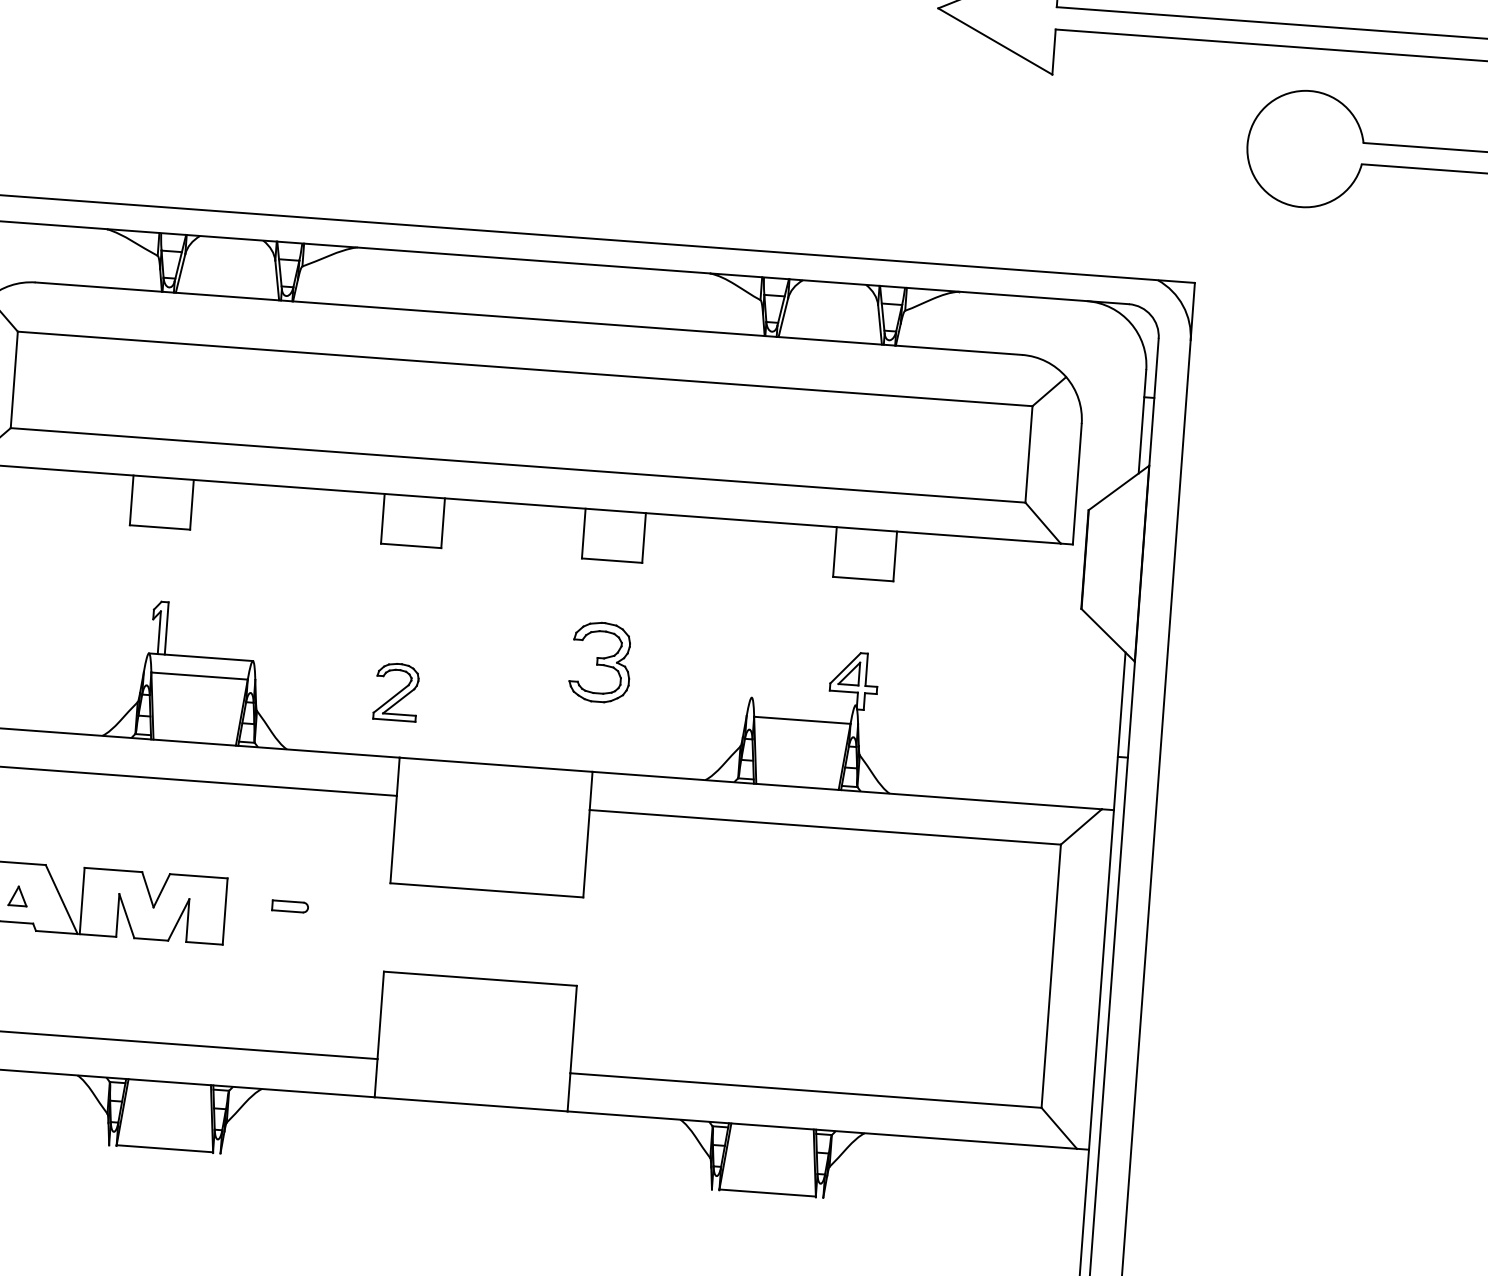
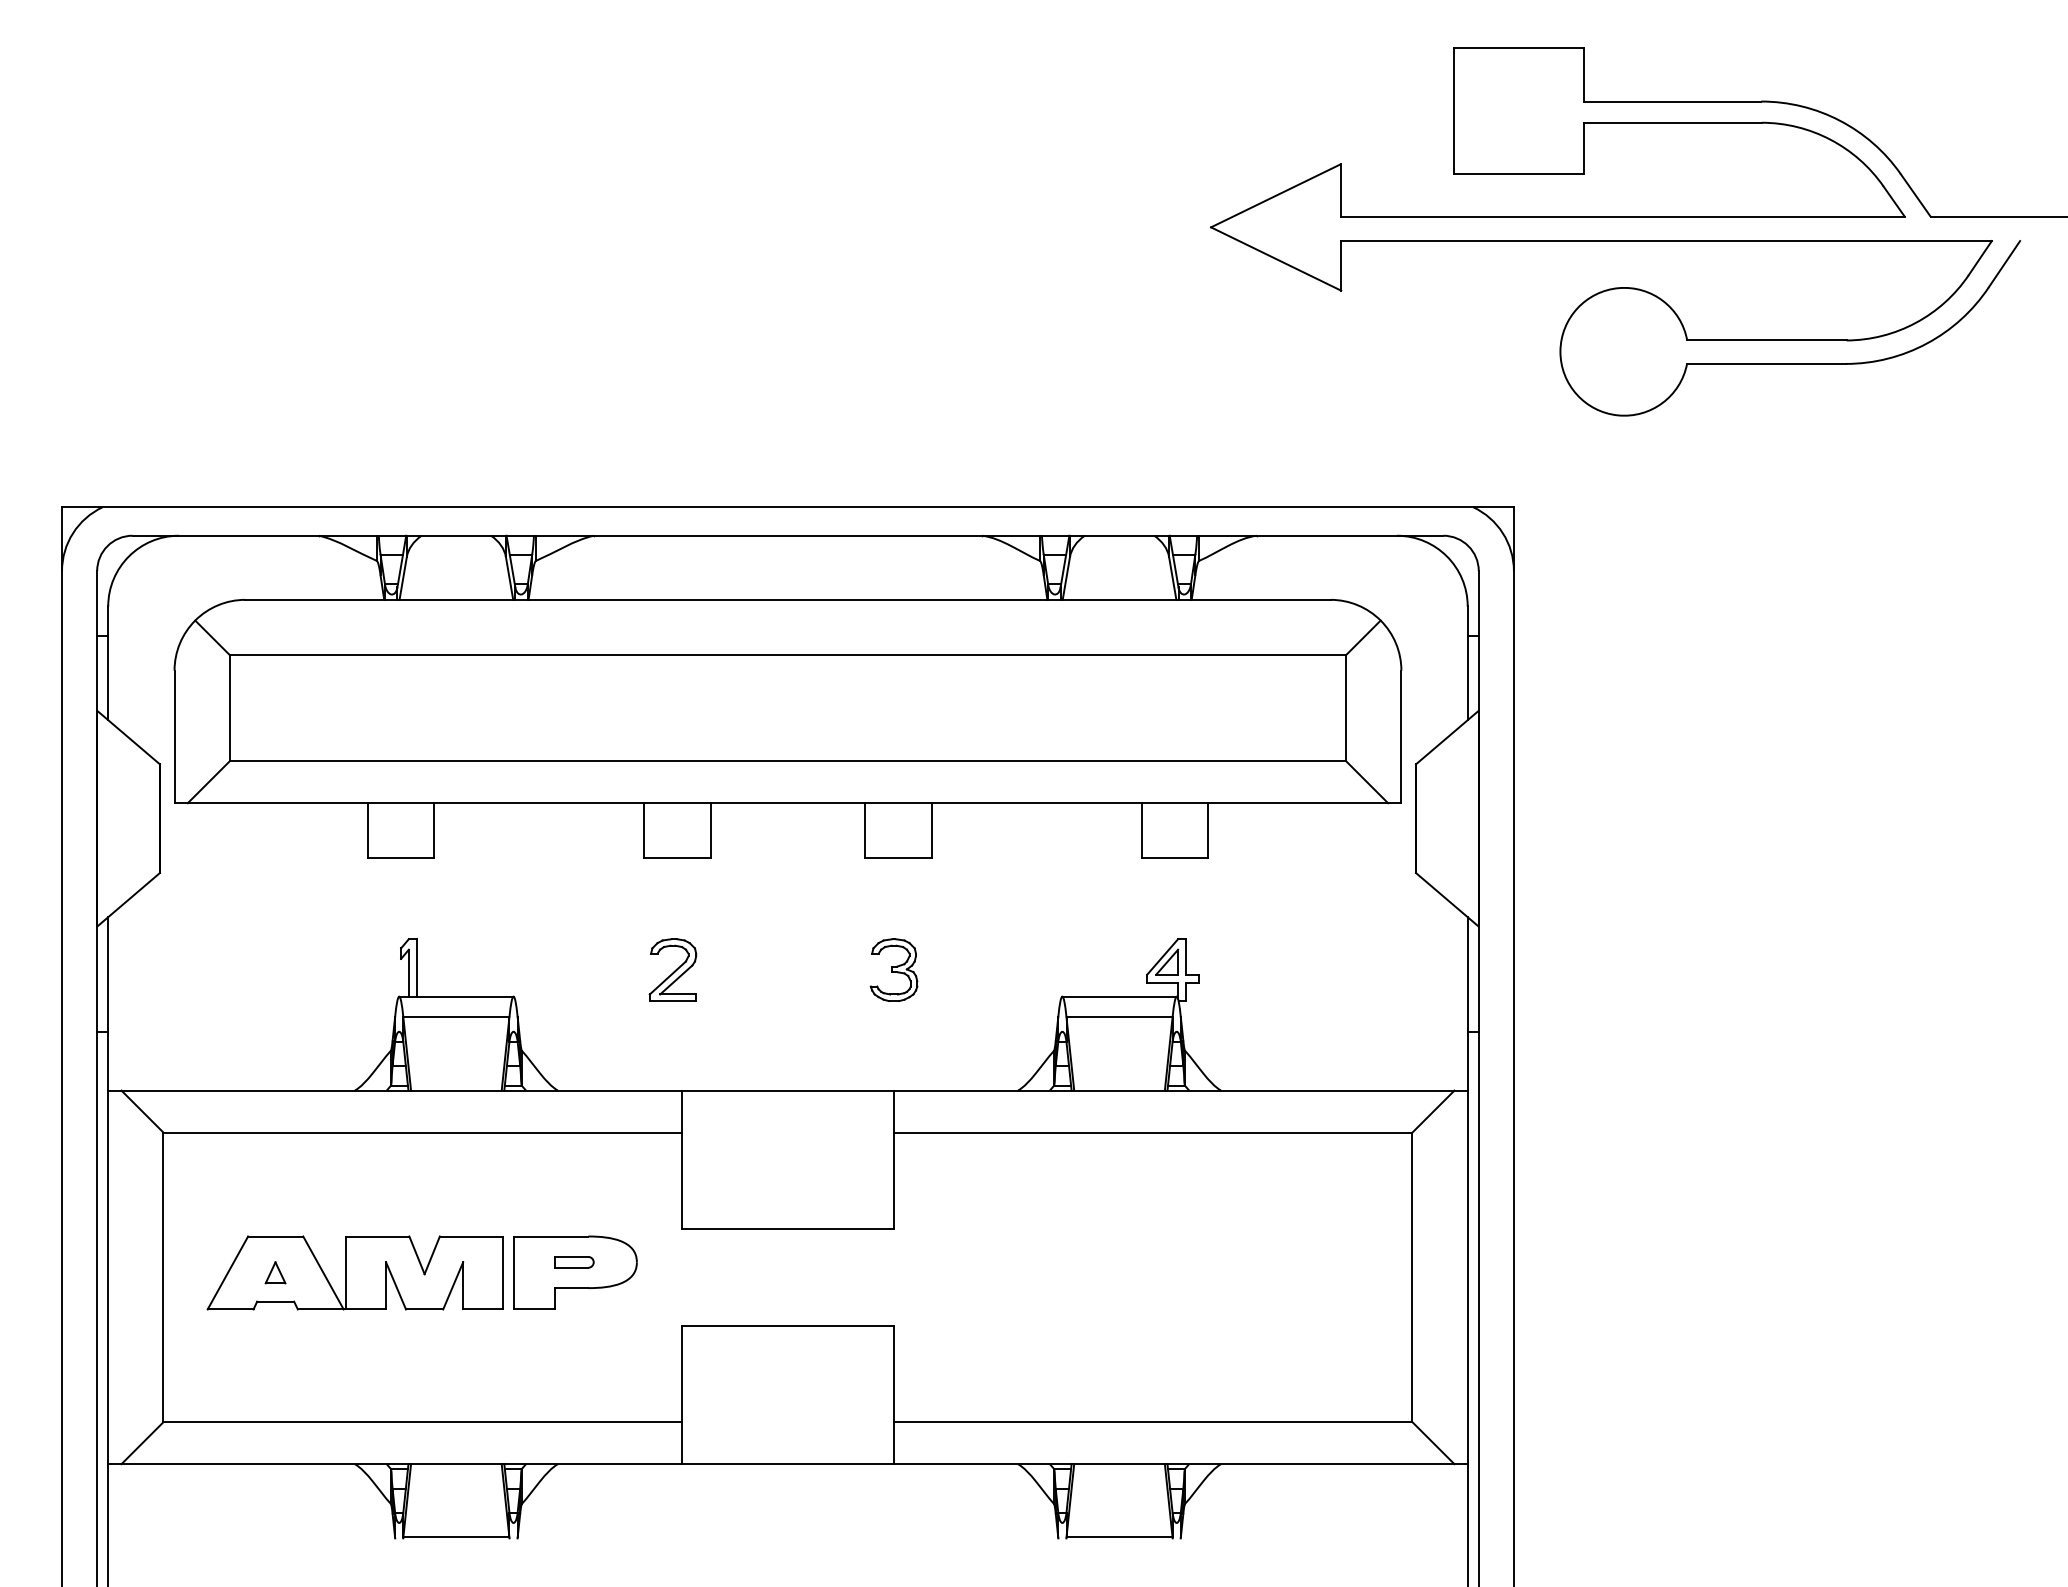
part: (600, 661) -> (893, 969), size x0.71
part: (395, 691) -> (672, 969), moved
line: (803, 701) -> (1119, 996), added
part: (290, 915) -> (575, 1272), added

